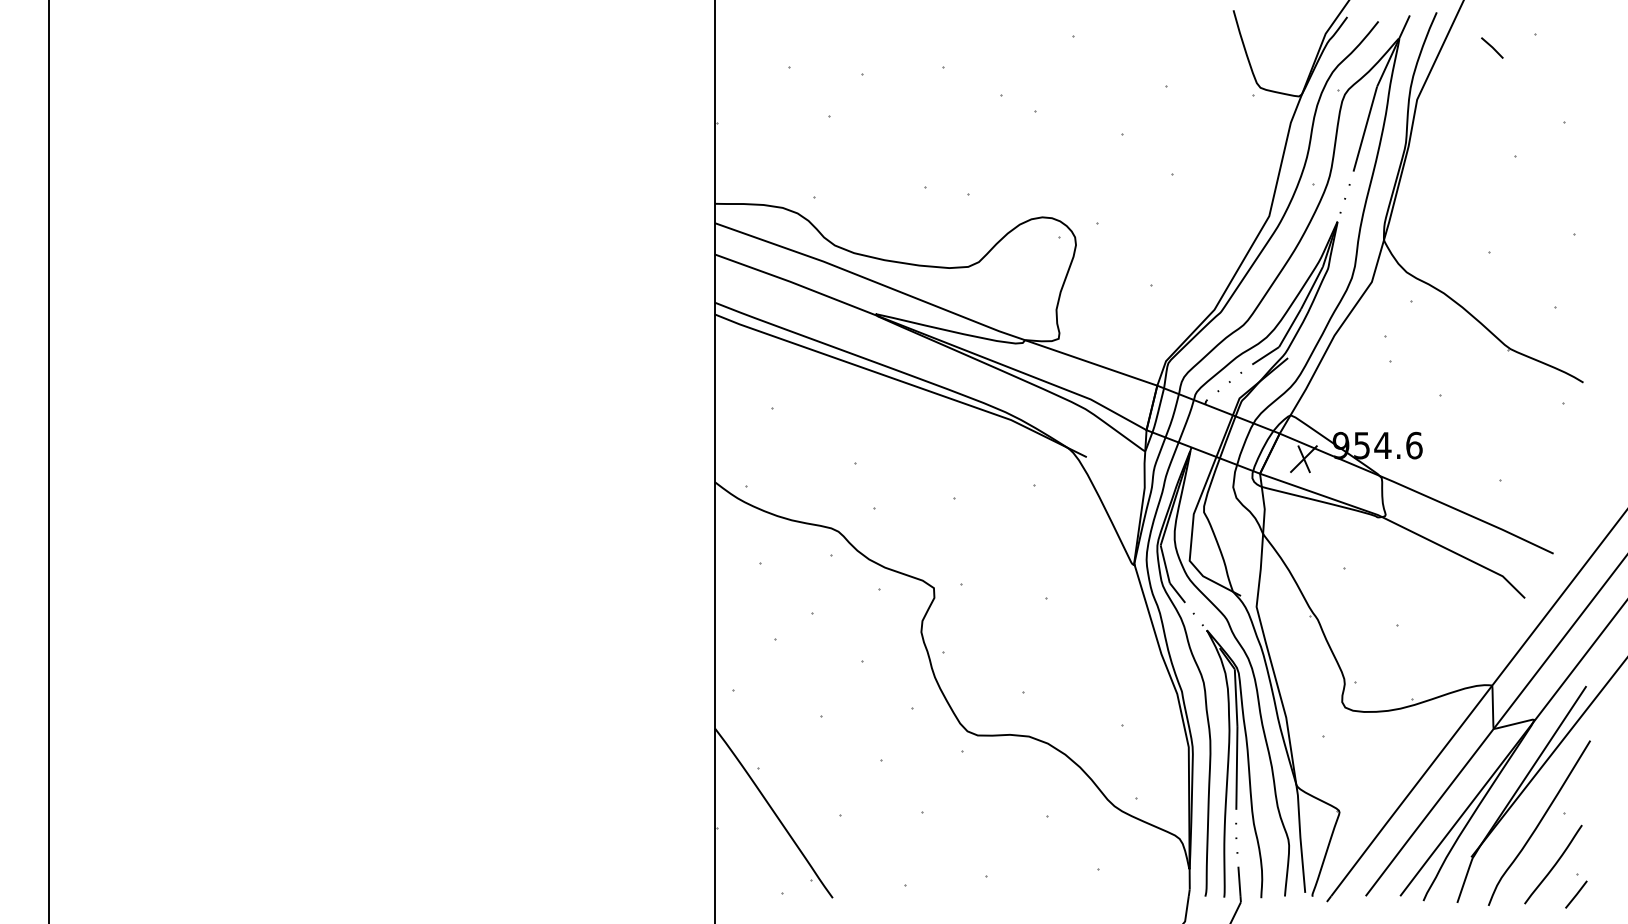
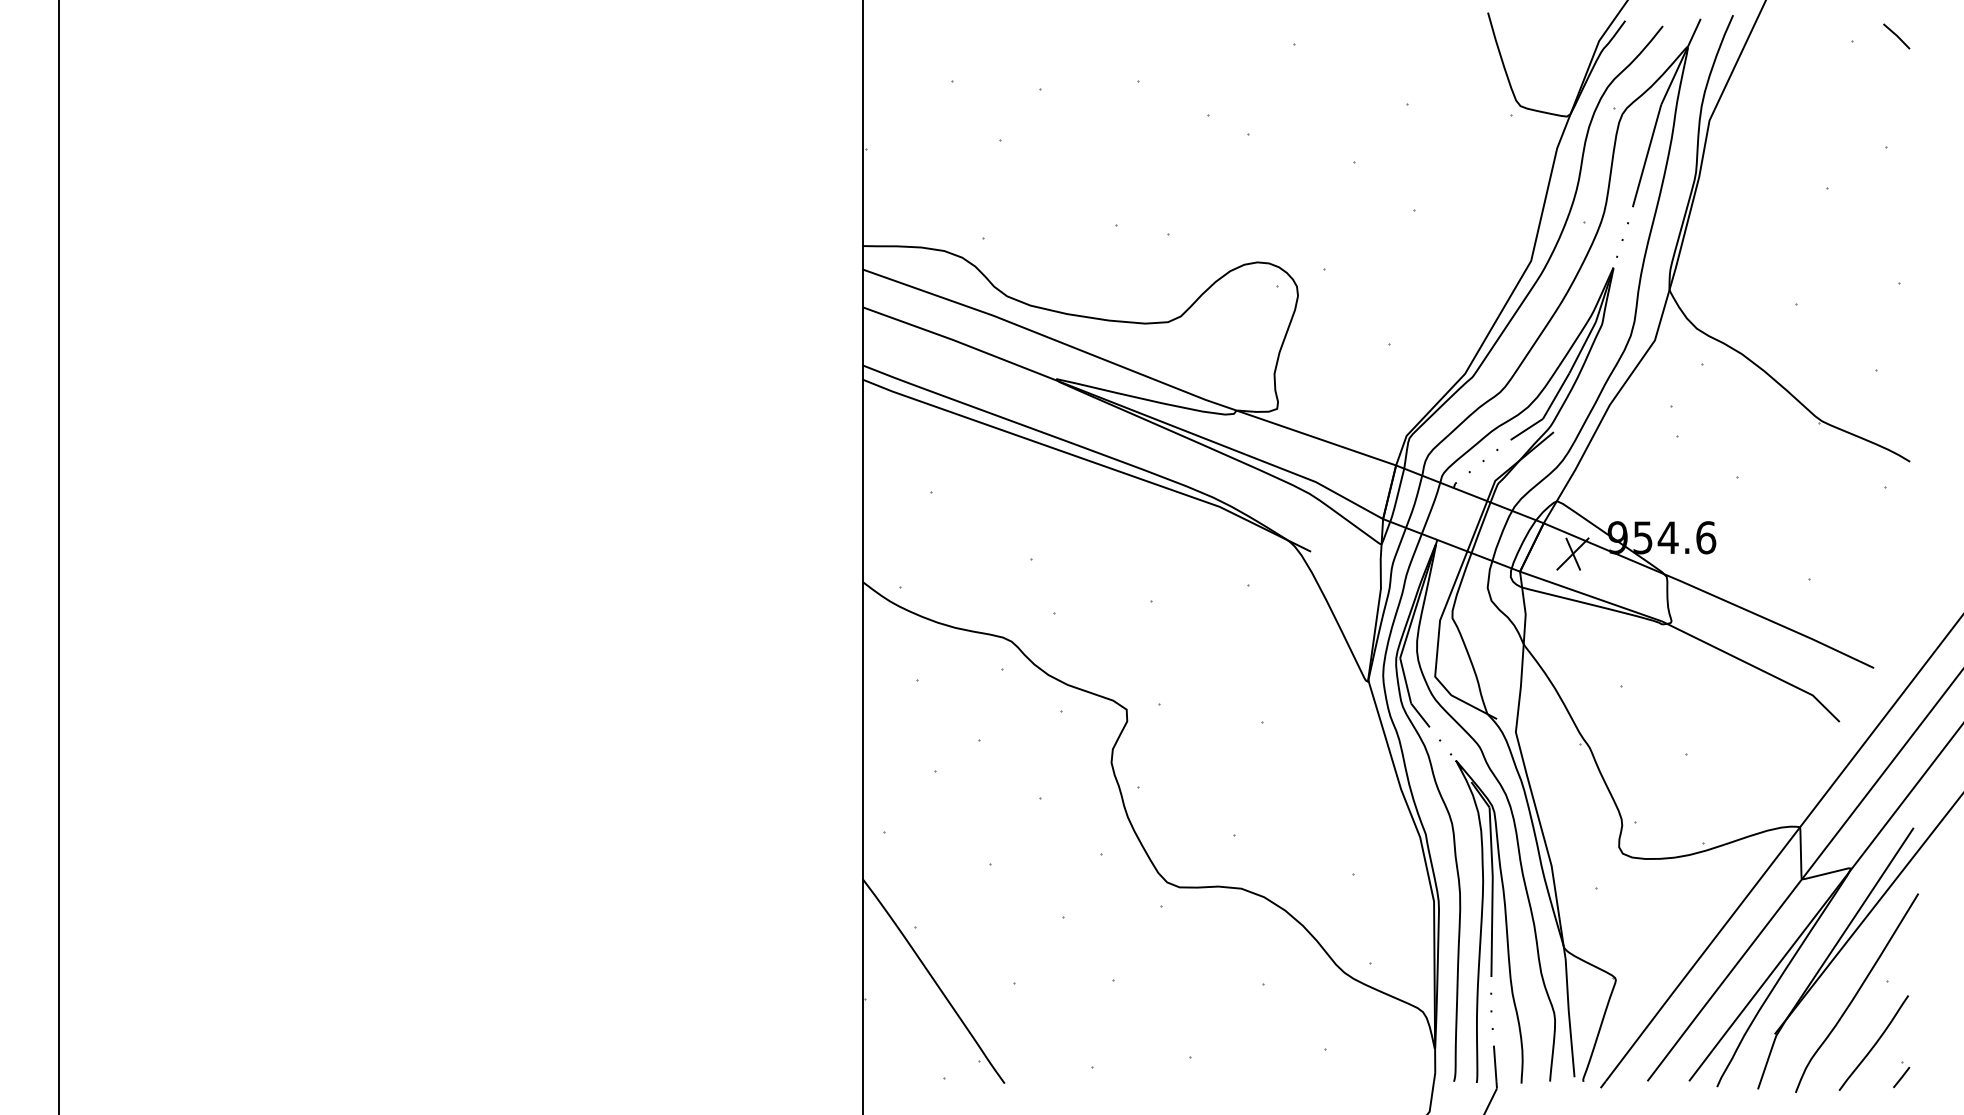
line: (1492, 47) -> (1896, 35), moved
part: (1576, 890) -> (1901, 1074), size x0.62

